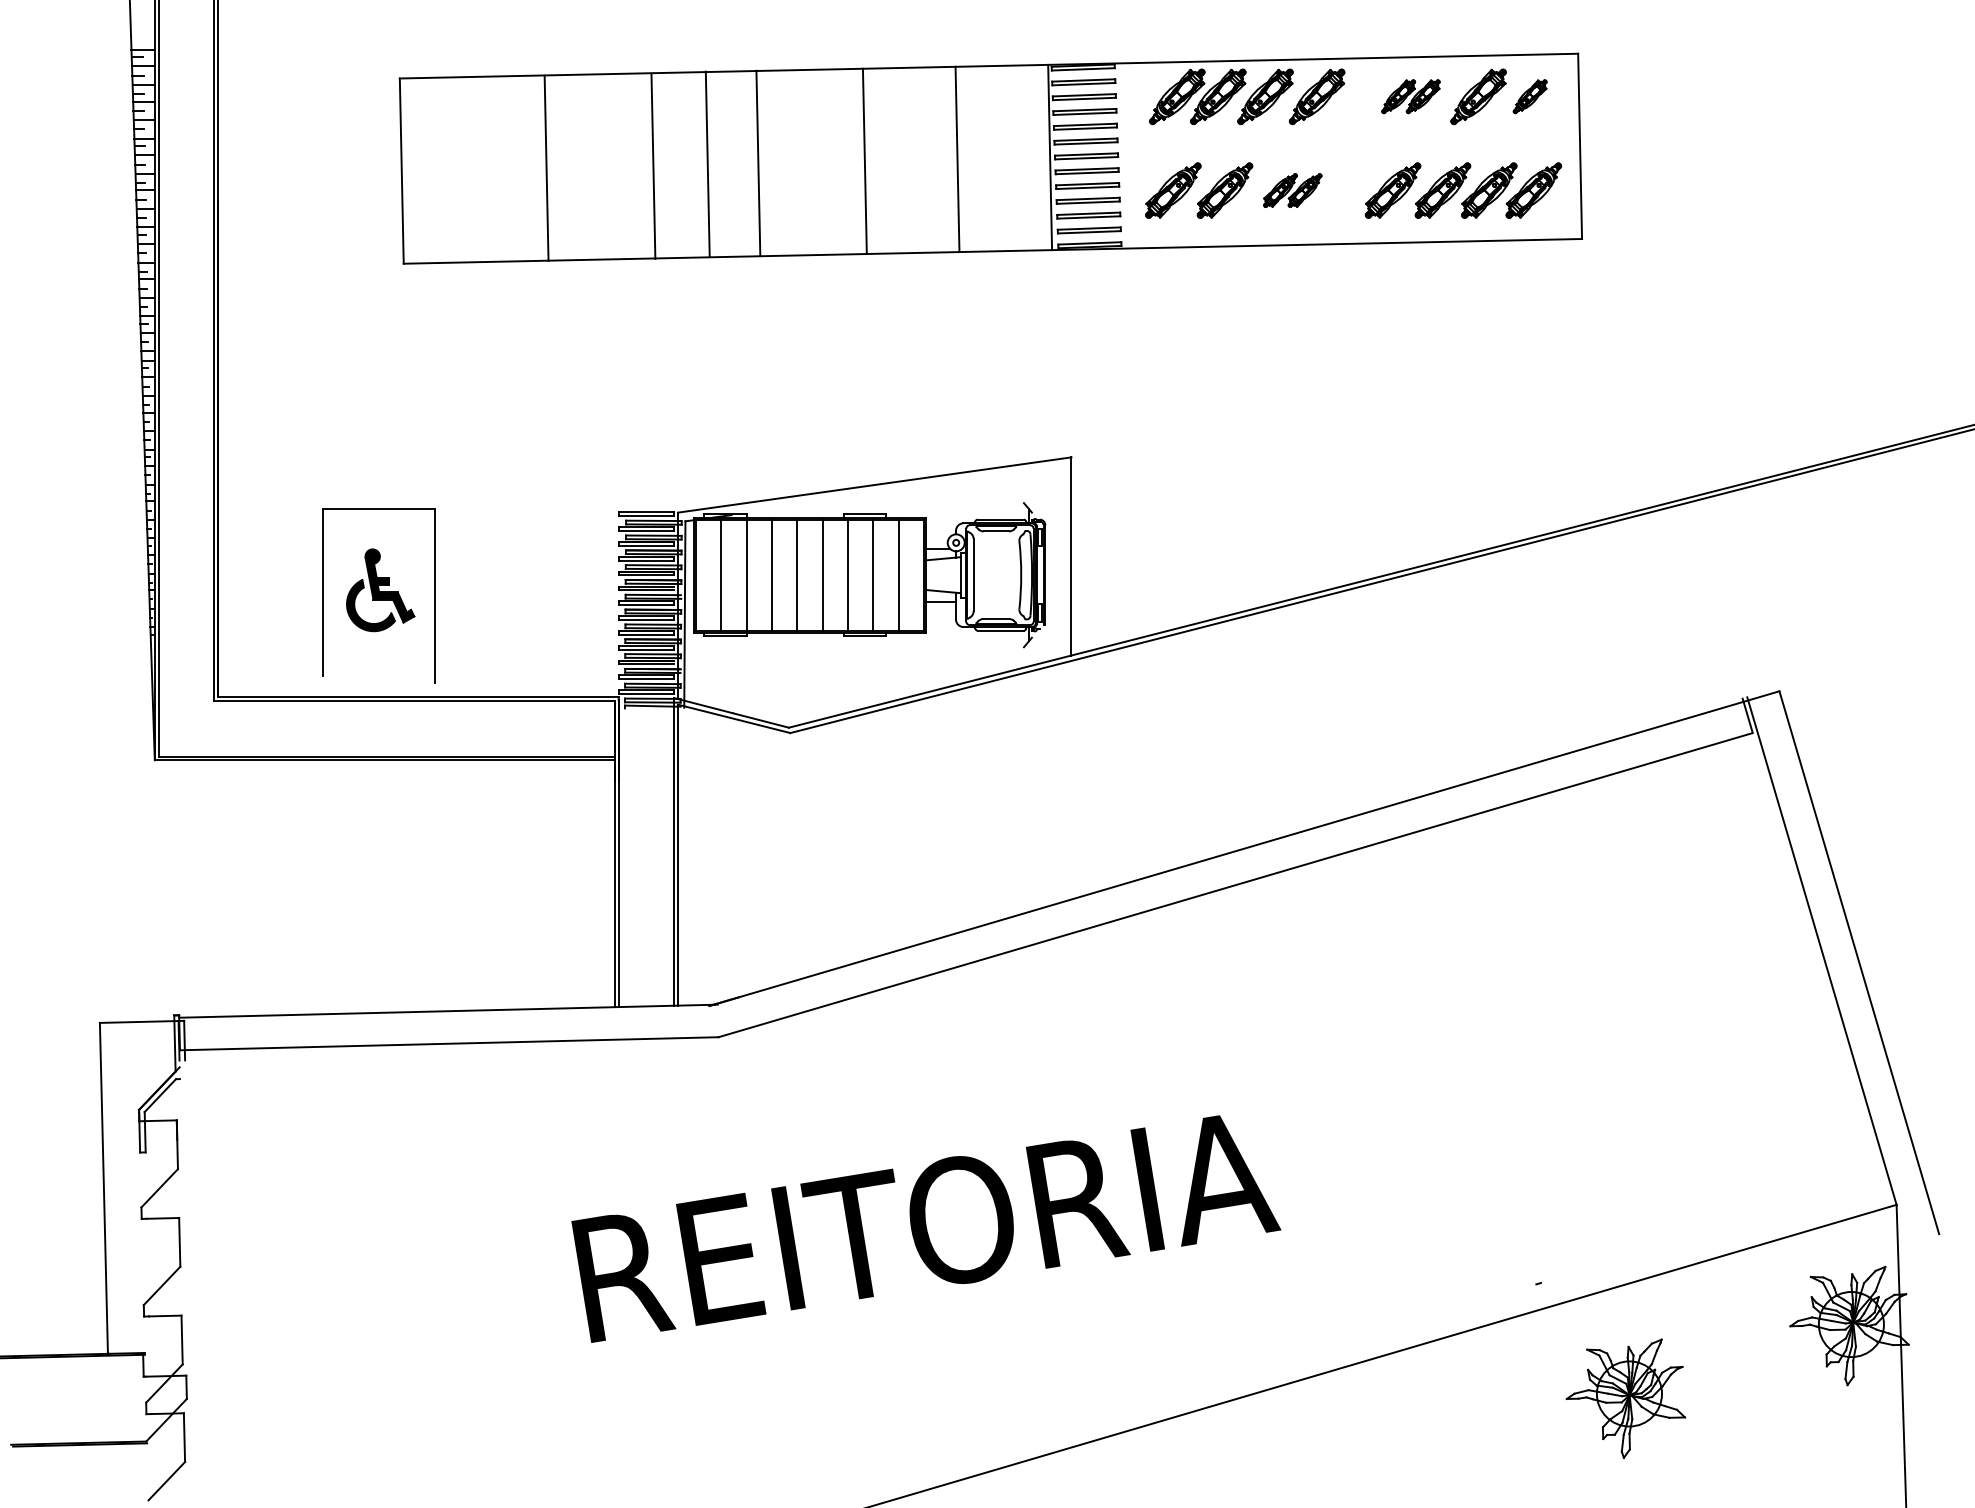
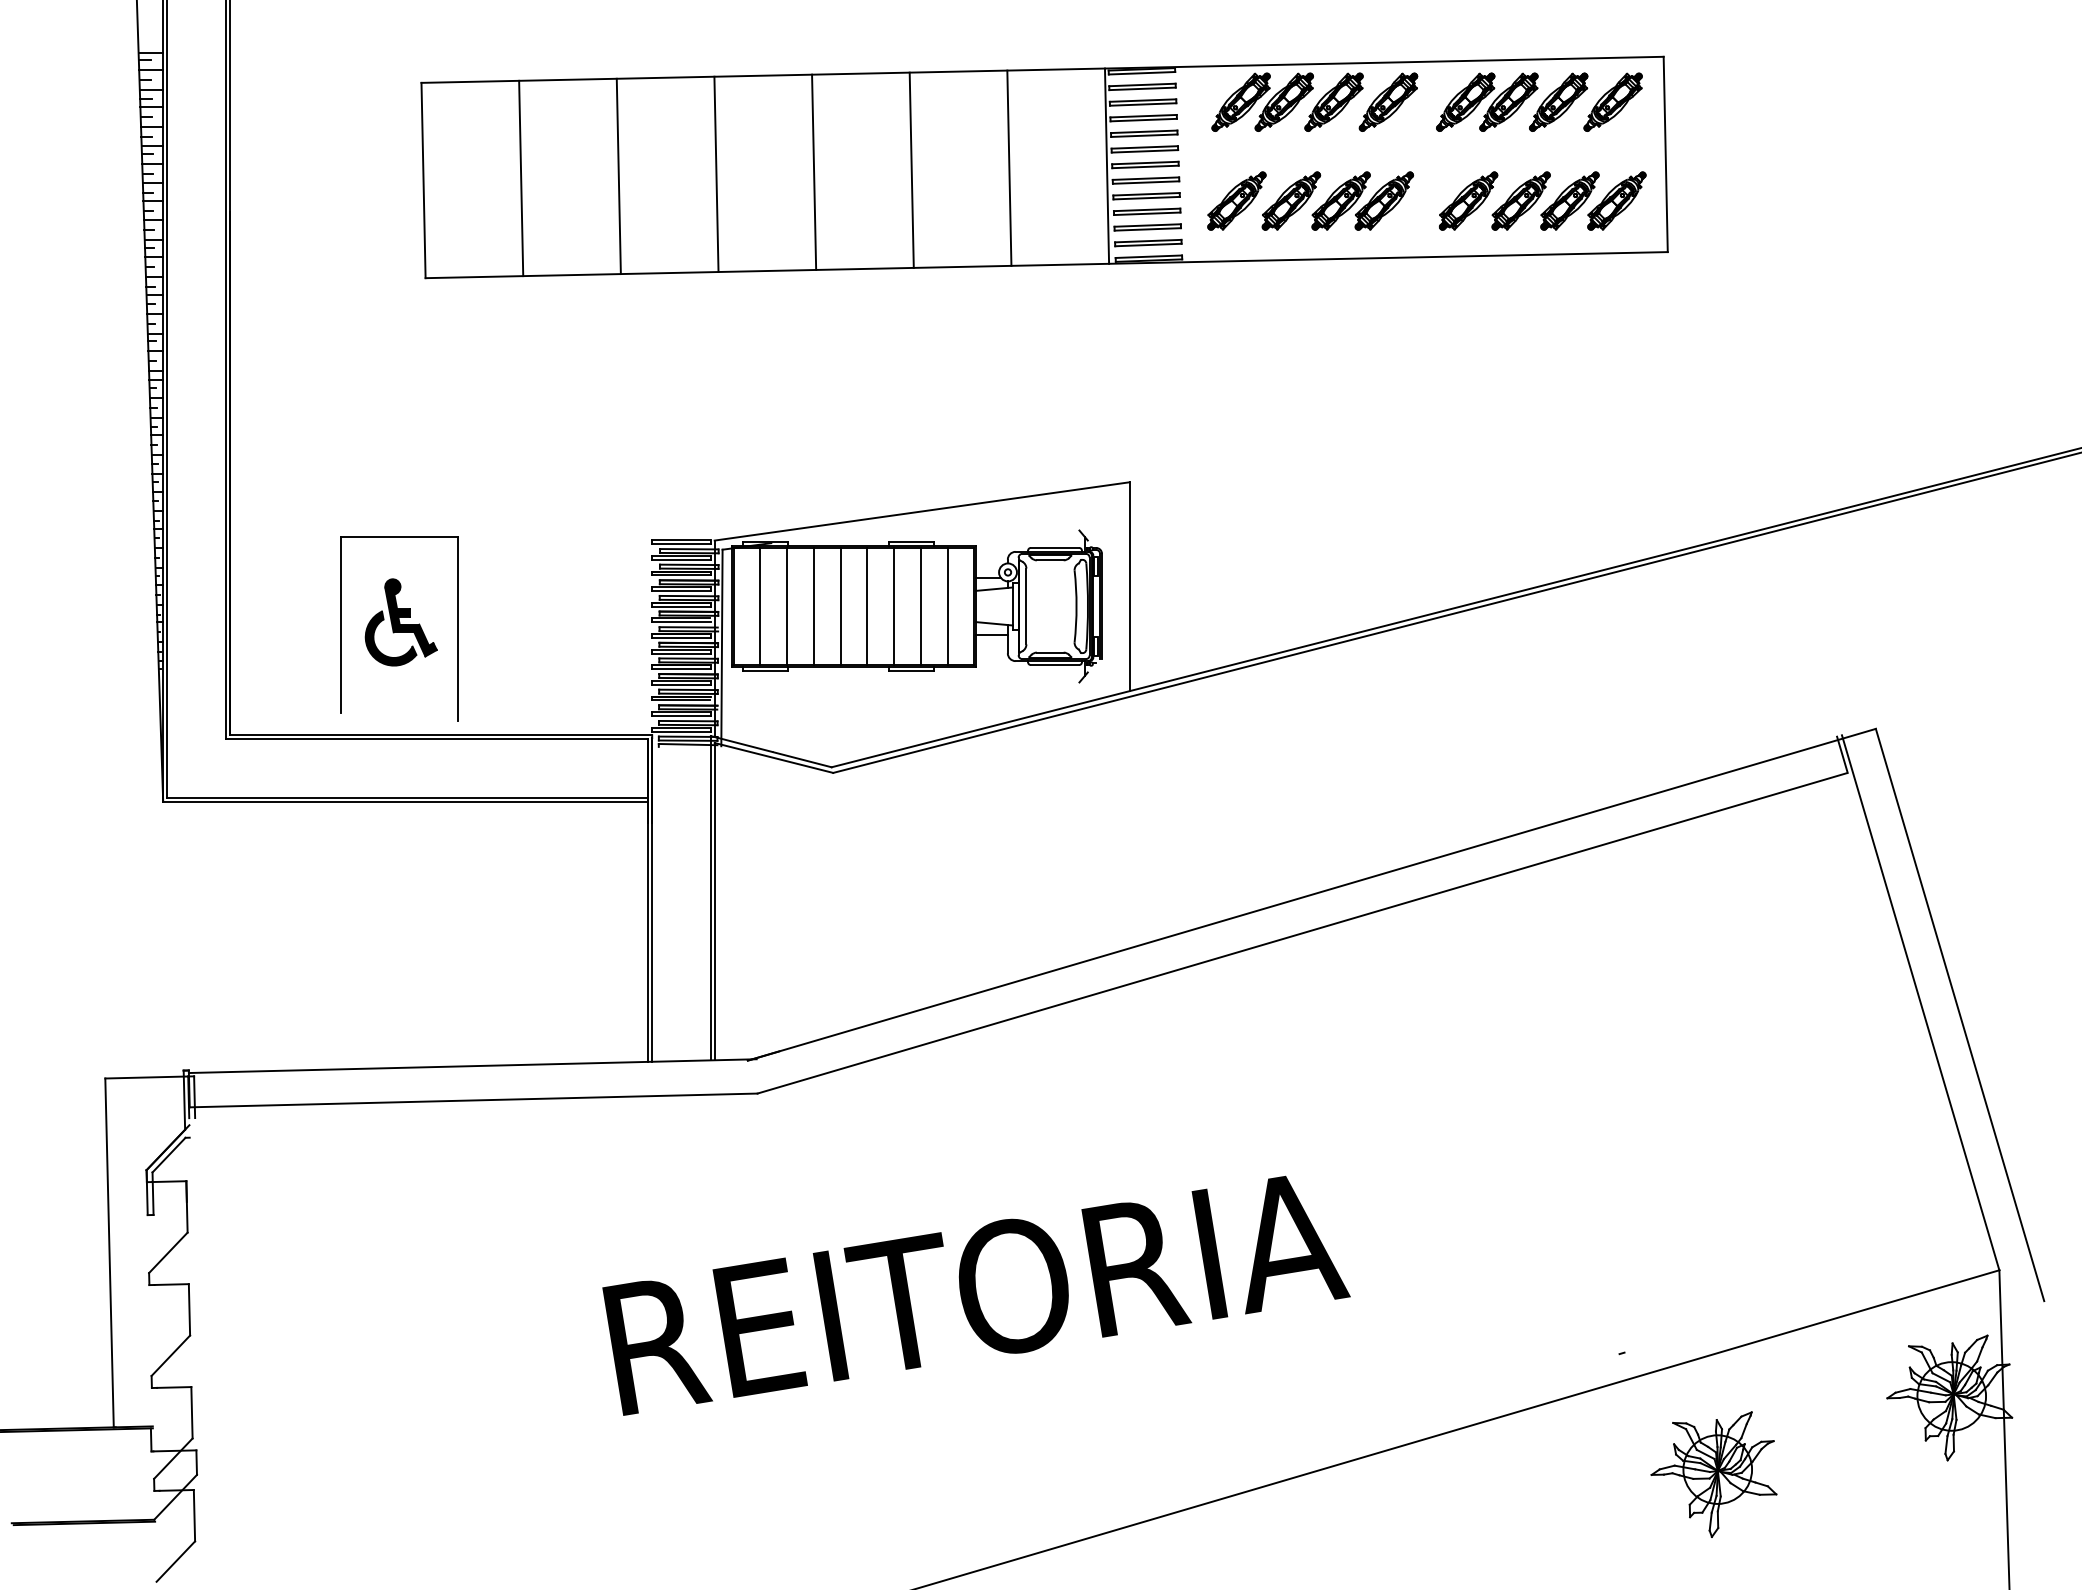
part: (1411, 96) -> (1487, 101), size x1.67
part: (1529, 96) -> (1612, 101), size x1.67
line: (708, 163) -> (814, 171), moved
line: (758, 163) -> (716, 174), moved
line: (653, 166) -> (618, 176), moved
line: (546, 168) -> (521, 178), moved
part: (1292, 190) -> (1362, 200), size x1.67

